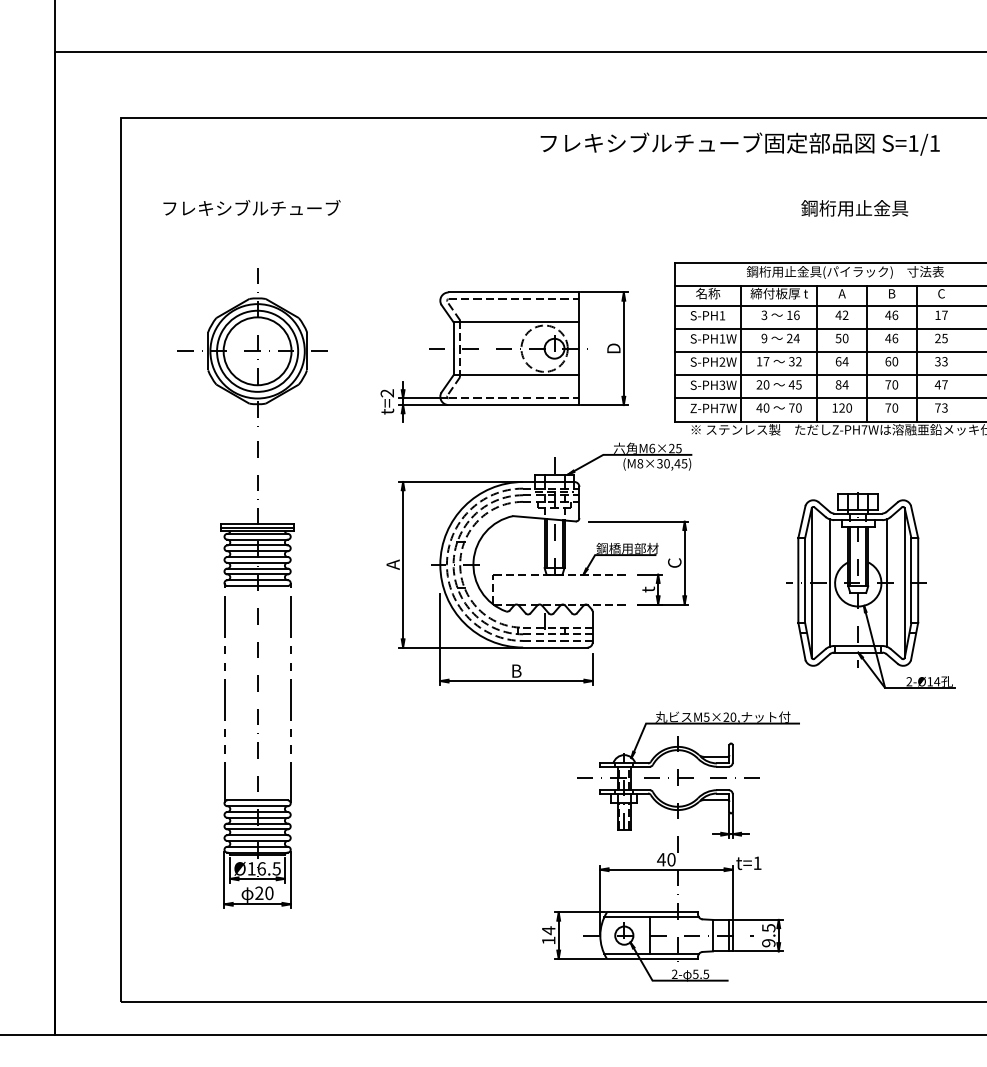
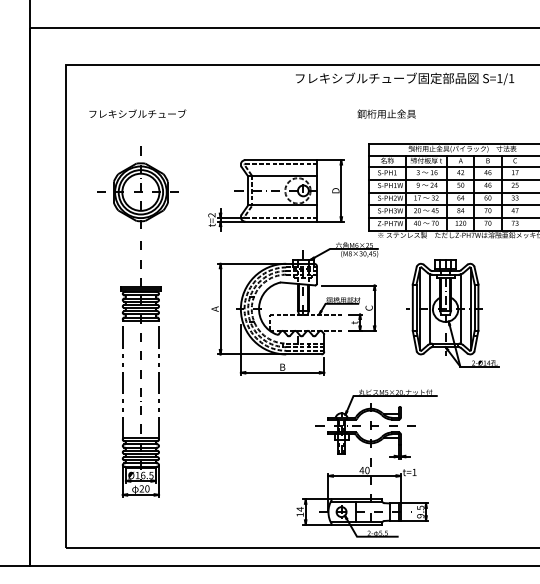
text: (854, 207) -> (386, 113), moved
part: (870, 591) -> (452, 313), moved

